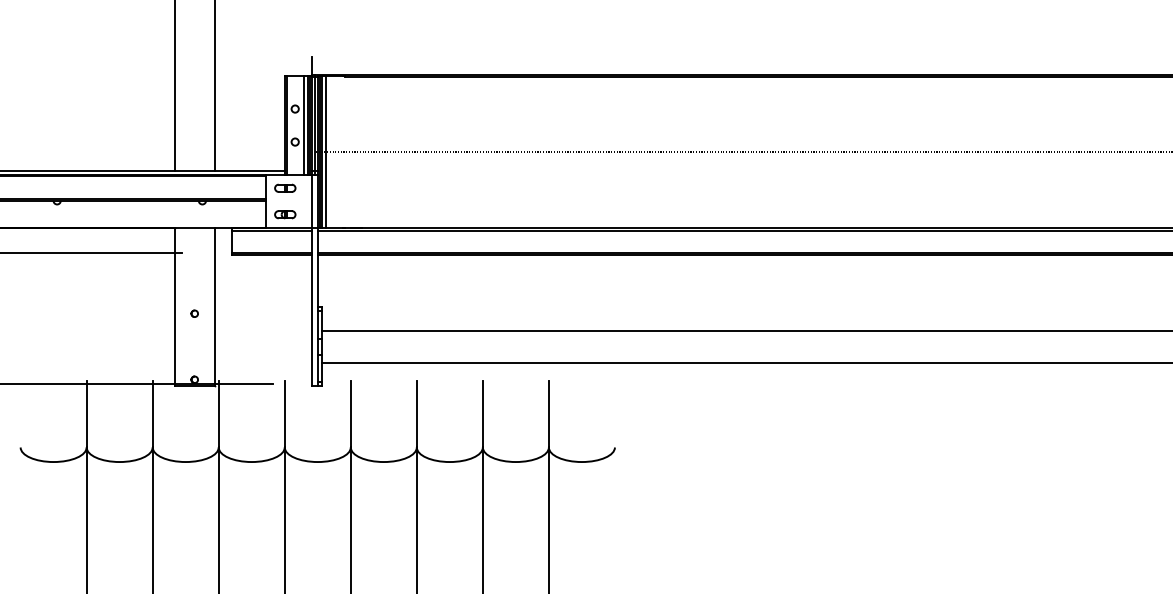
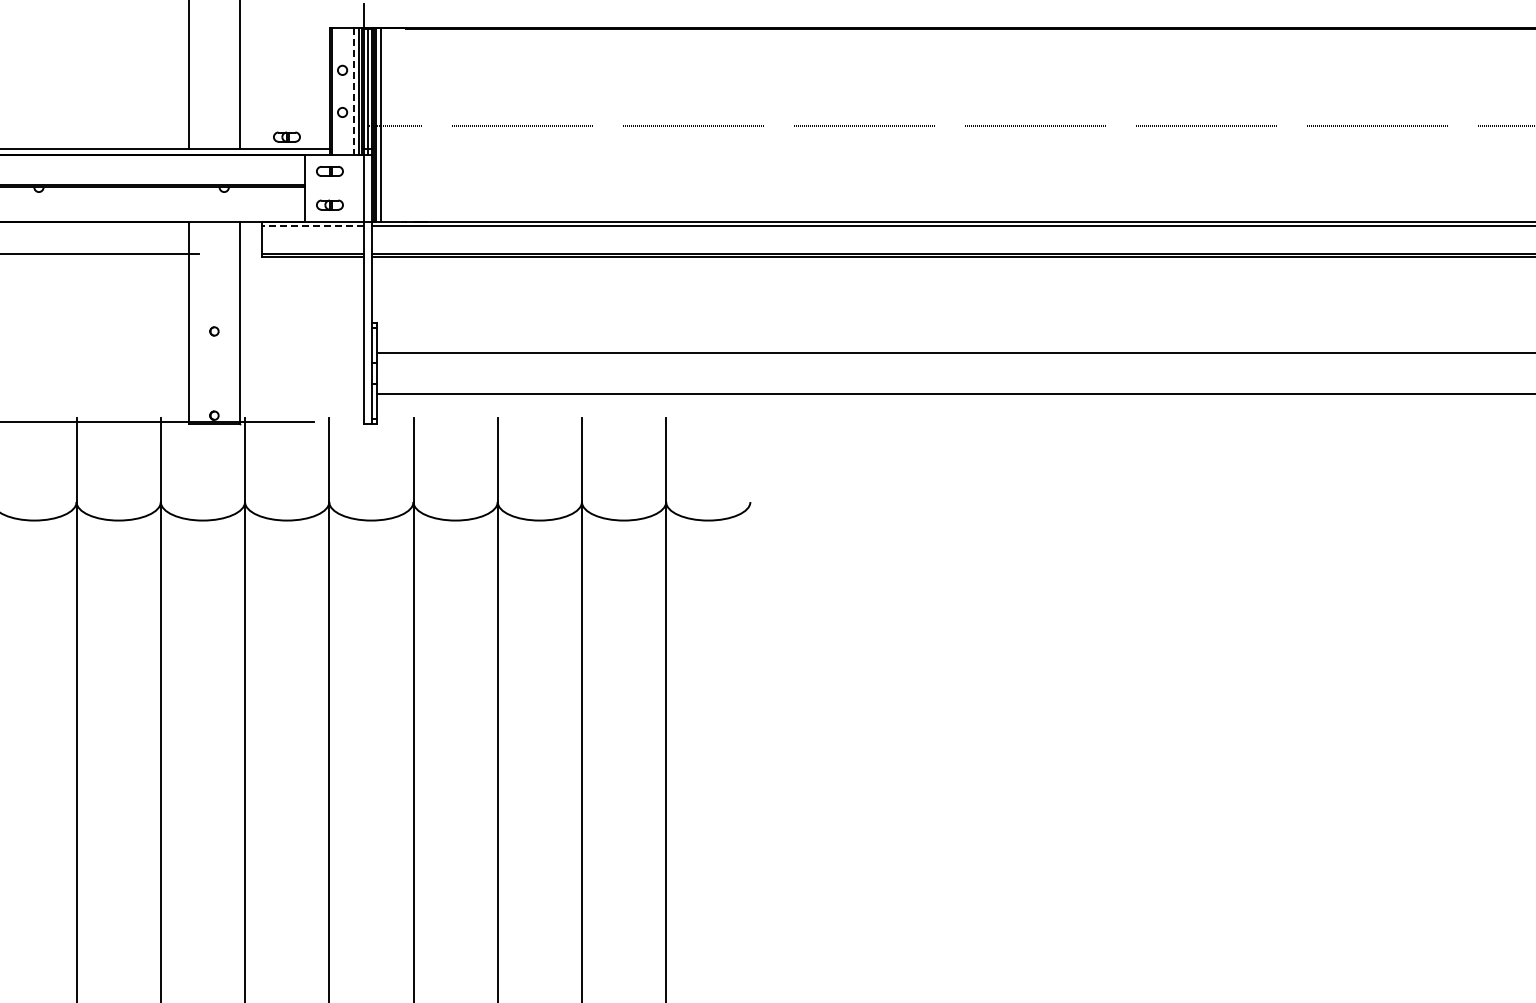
line: (304, 125) -> (354, 91), solid -> dashed
part: (251, 160) -> (286, 136), added
line: (271, 231) -> (312, 226), solid -> dashed

